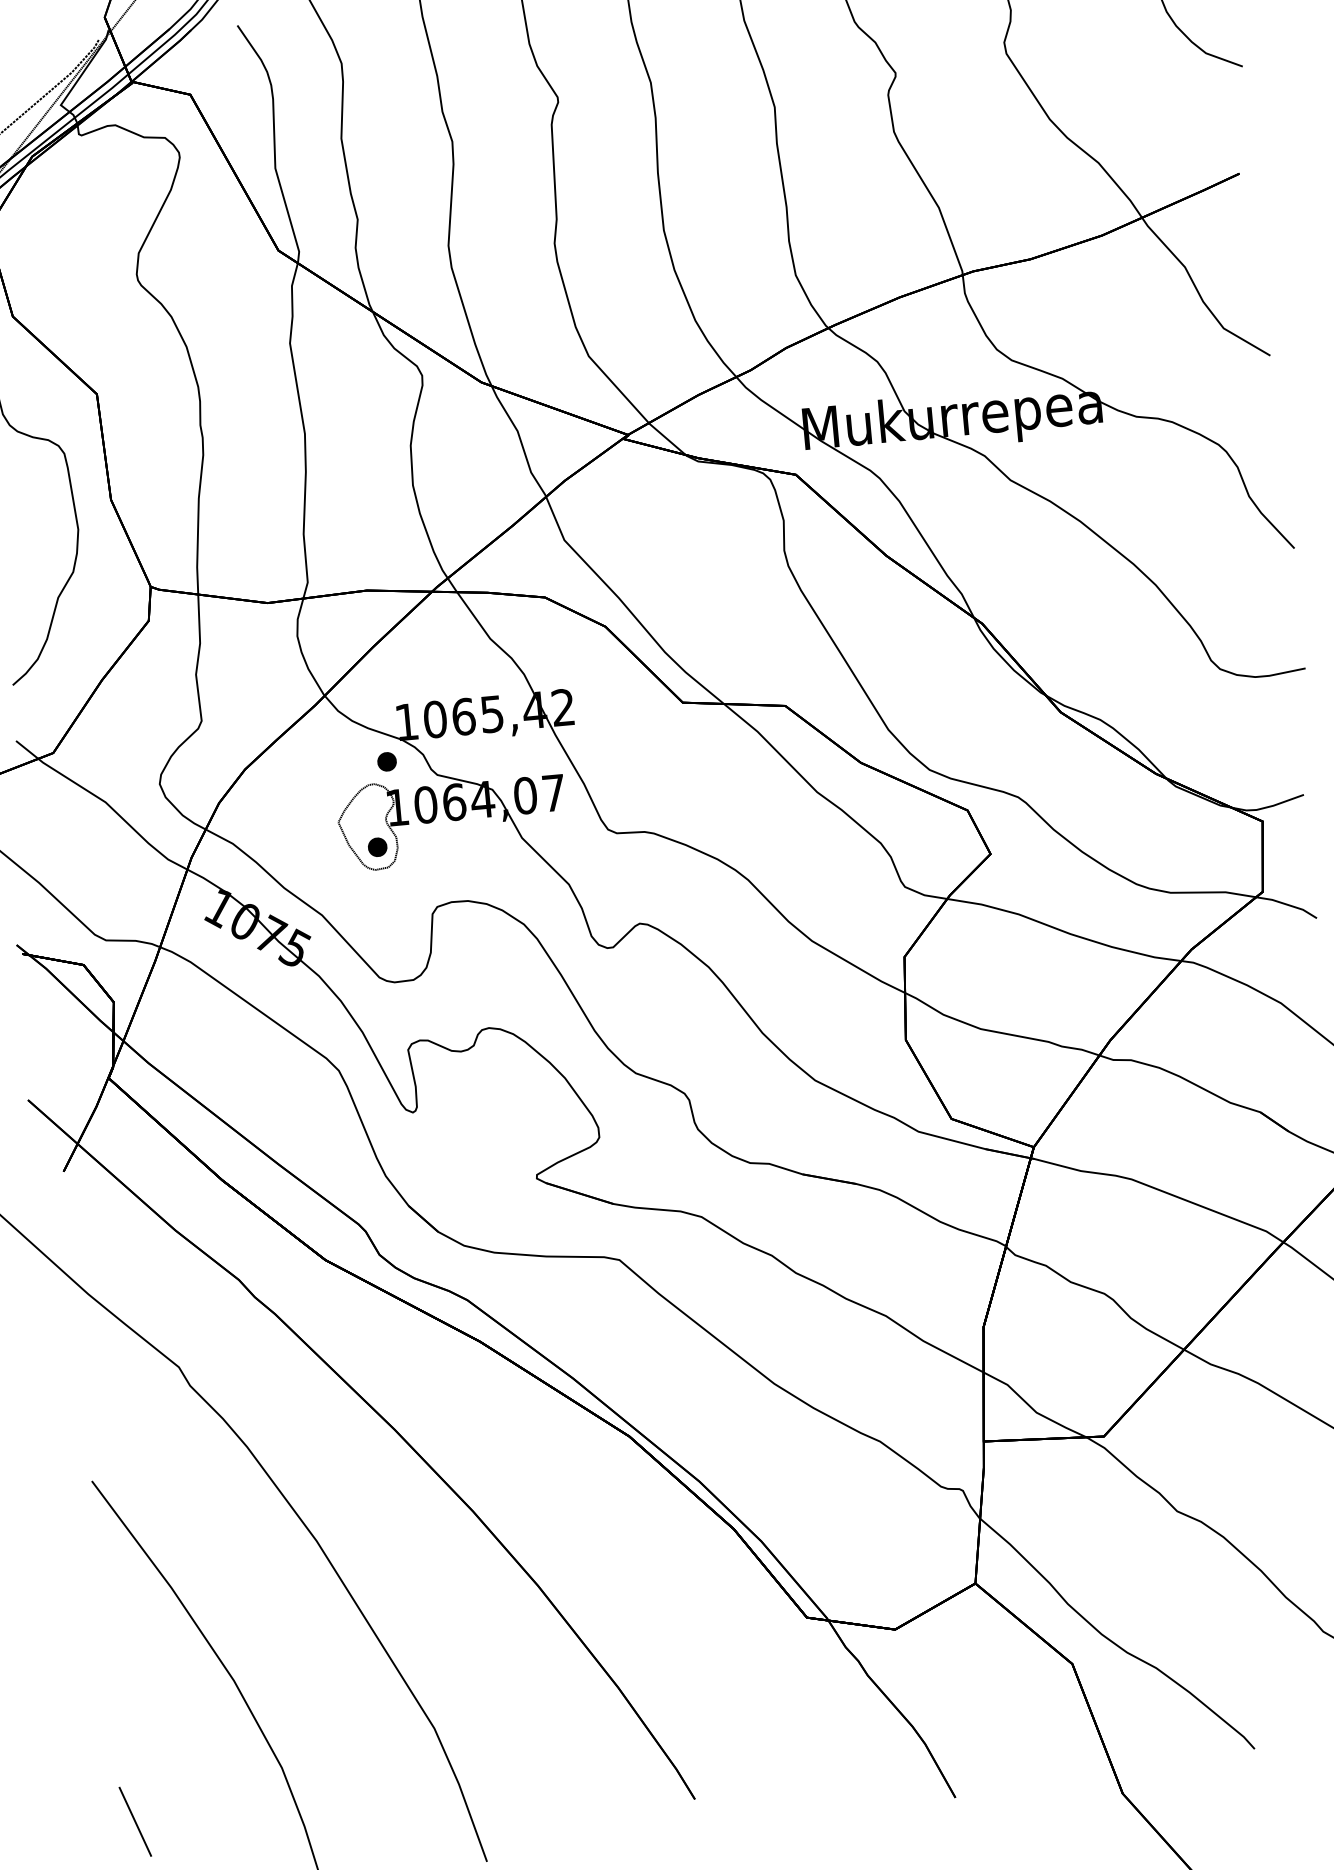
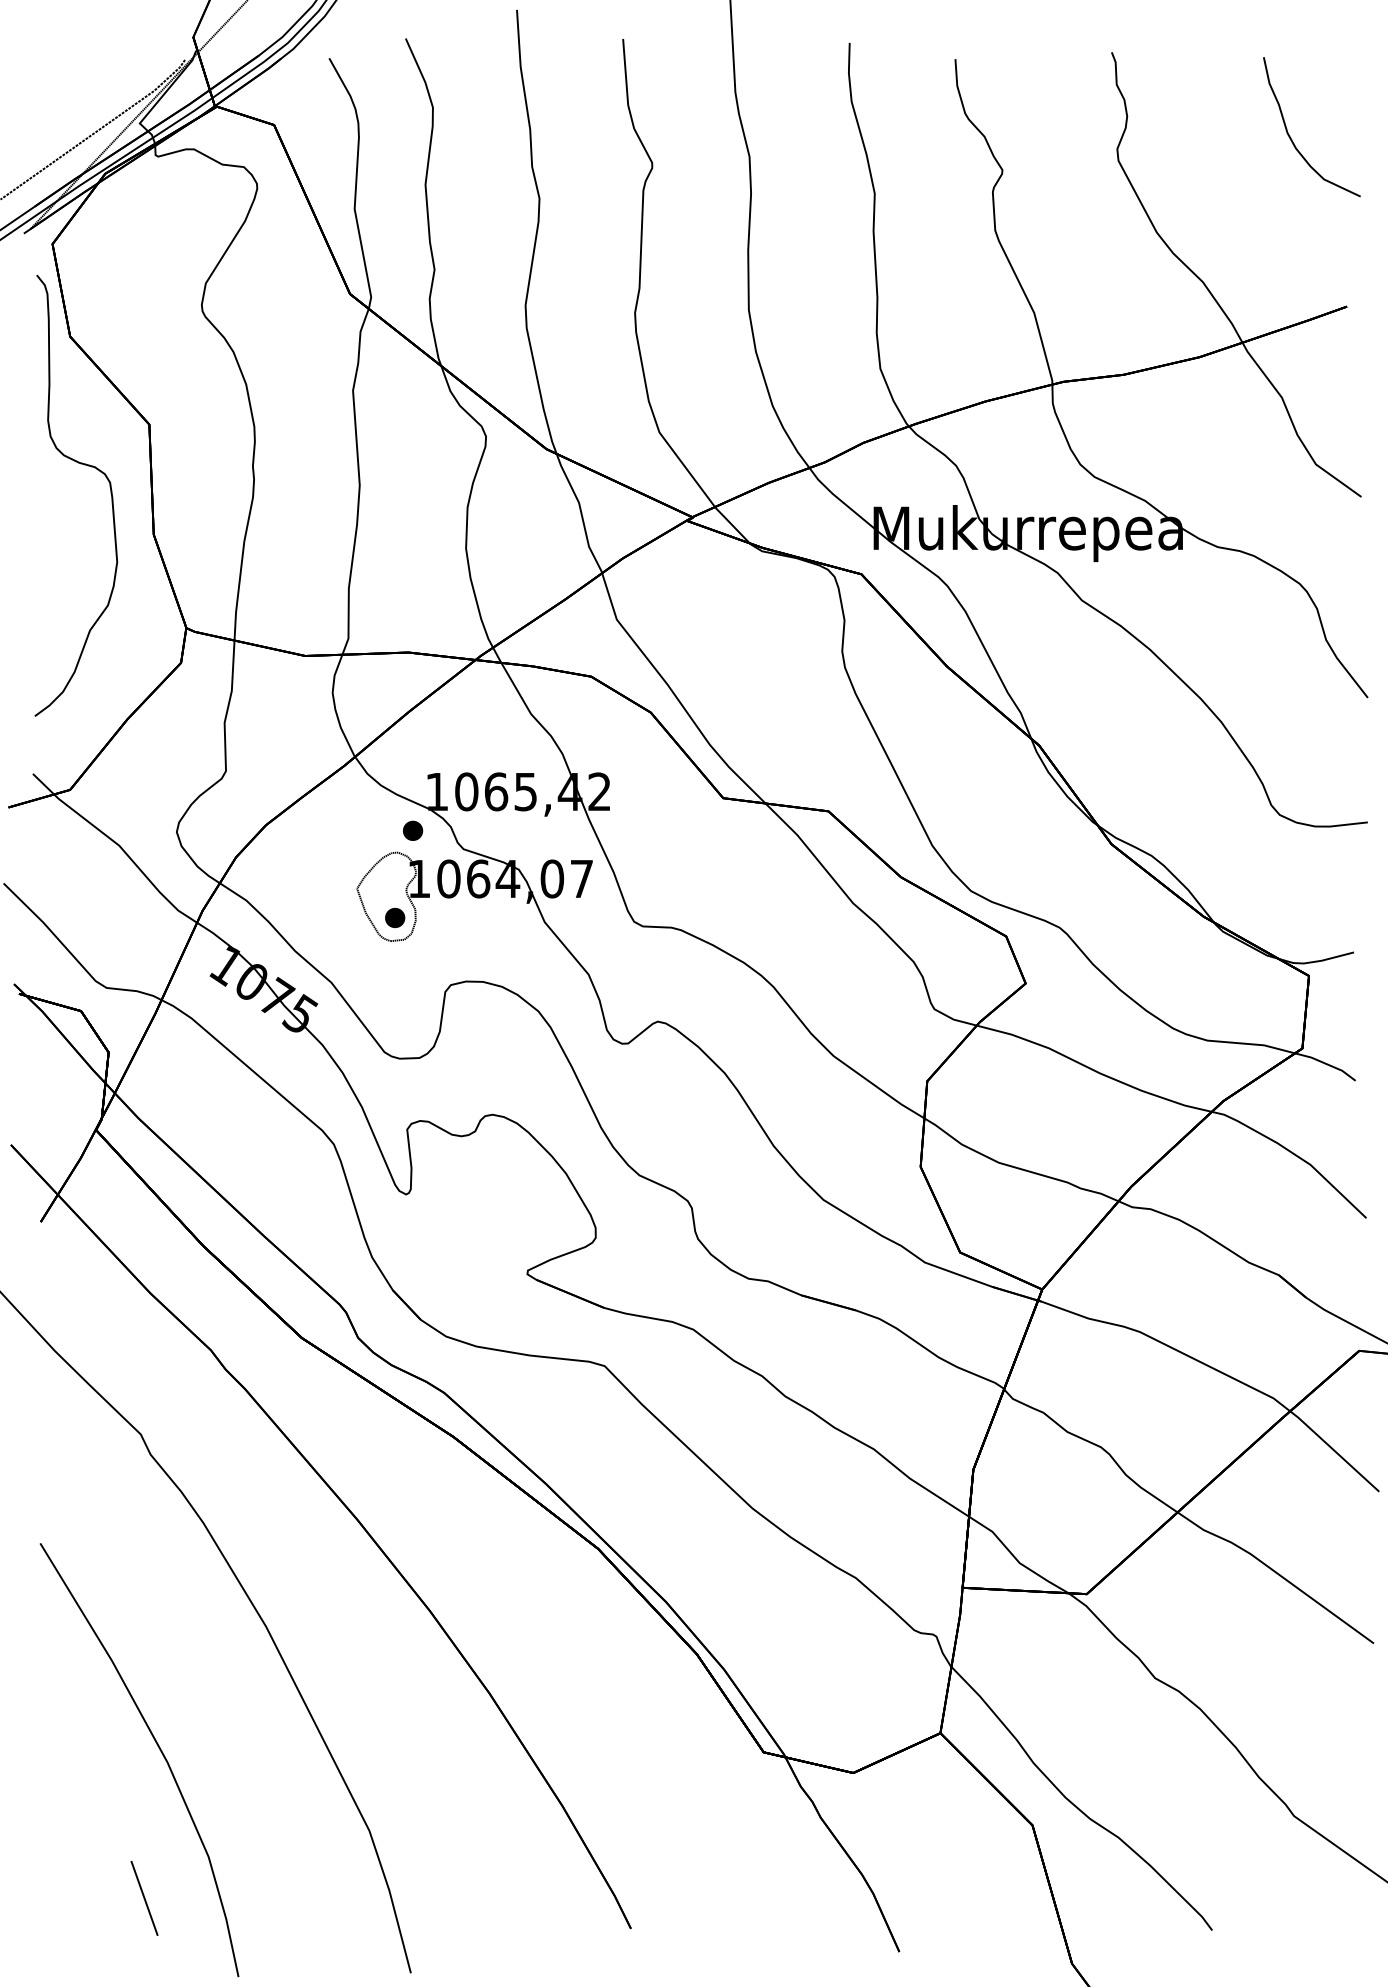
line: (135, 1821) -> (144, 1898), moved

